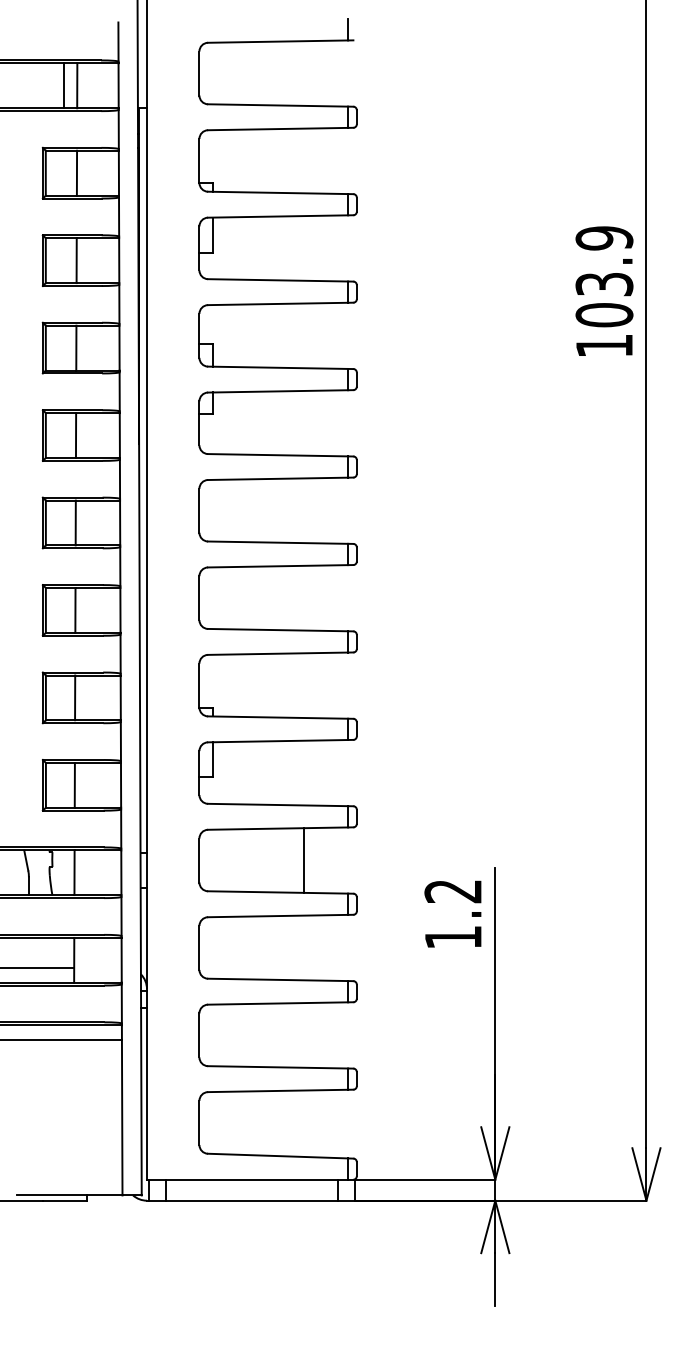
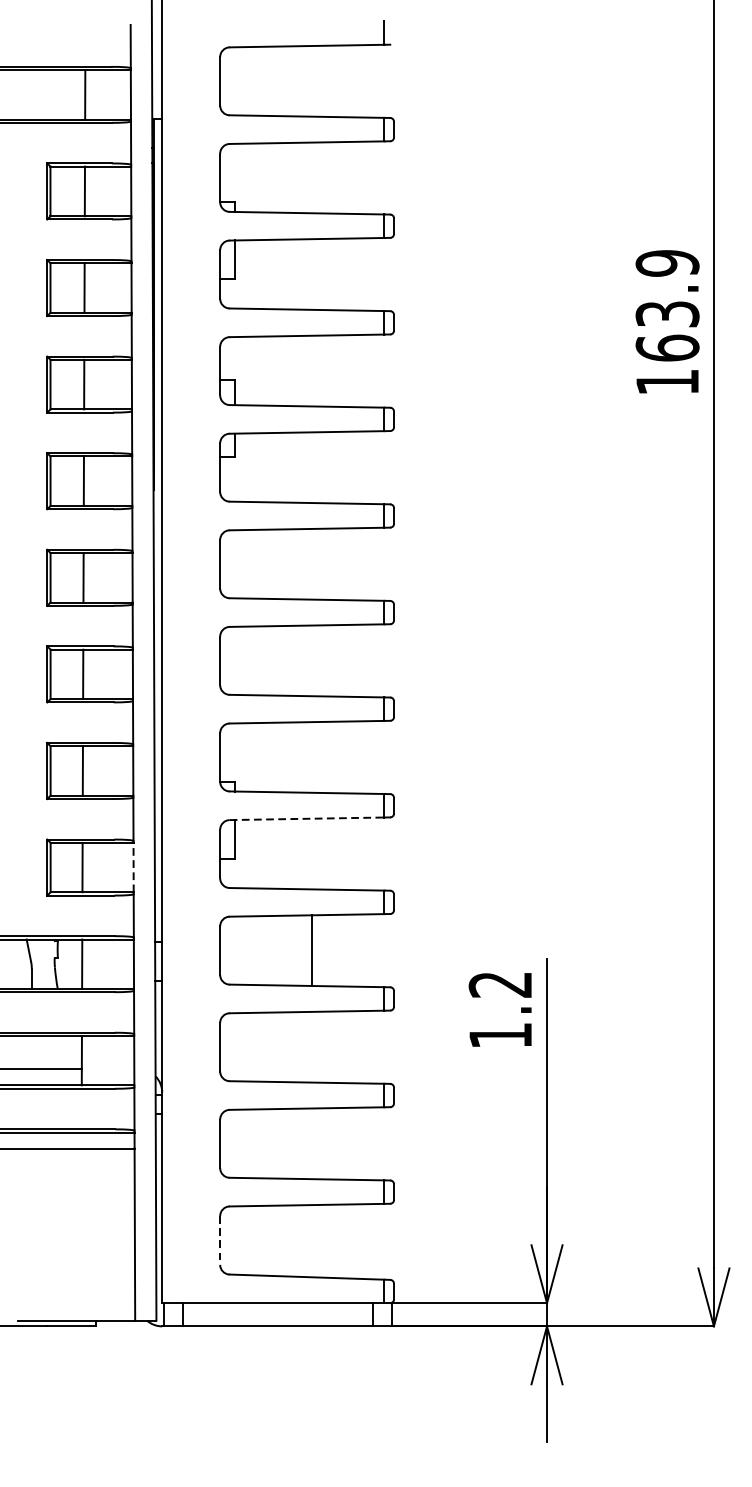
line: (63, 85) -> (70, 94), removed
text: (604, 314) -> (667, 347), 103.9 -> 163.9
line: (278, 741) -> (307, 819), solid -> dashed
line: (121, 784) -> (134, 866), solid -> dashed
line: (304, 860) -> (311, 950), moved
line: (199, 1123) -> (220, 1241), solid -> dashed

